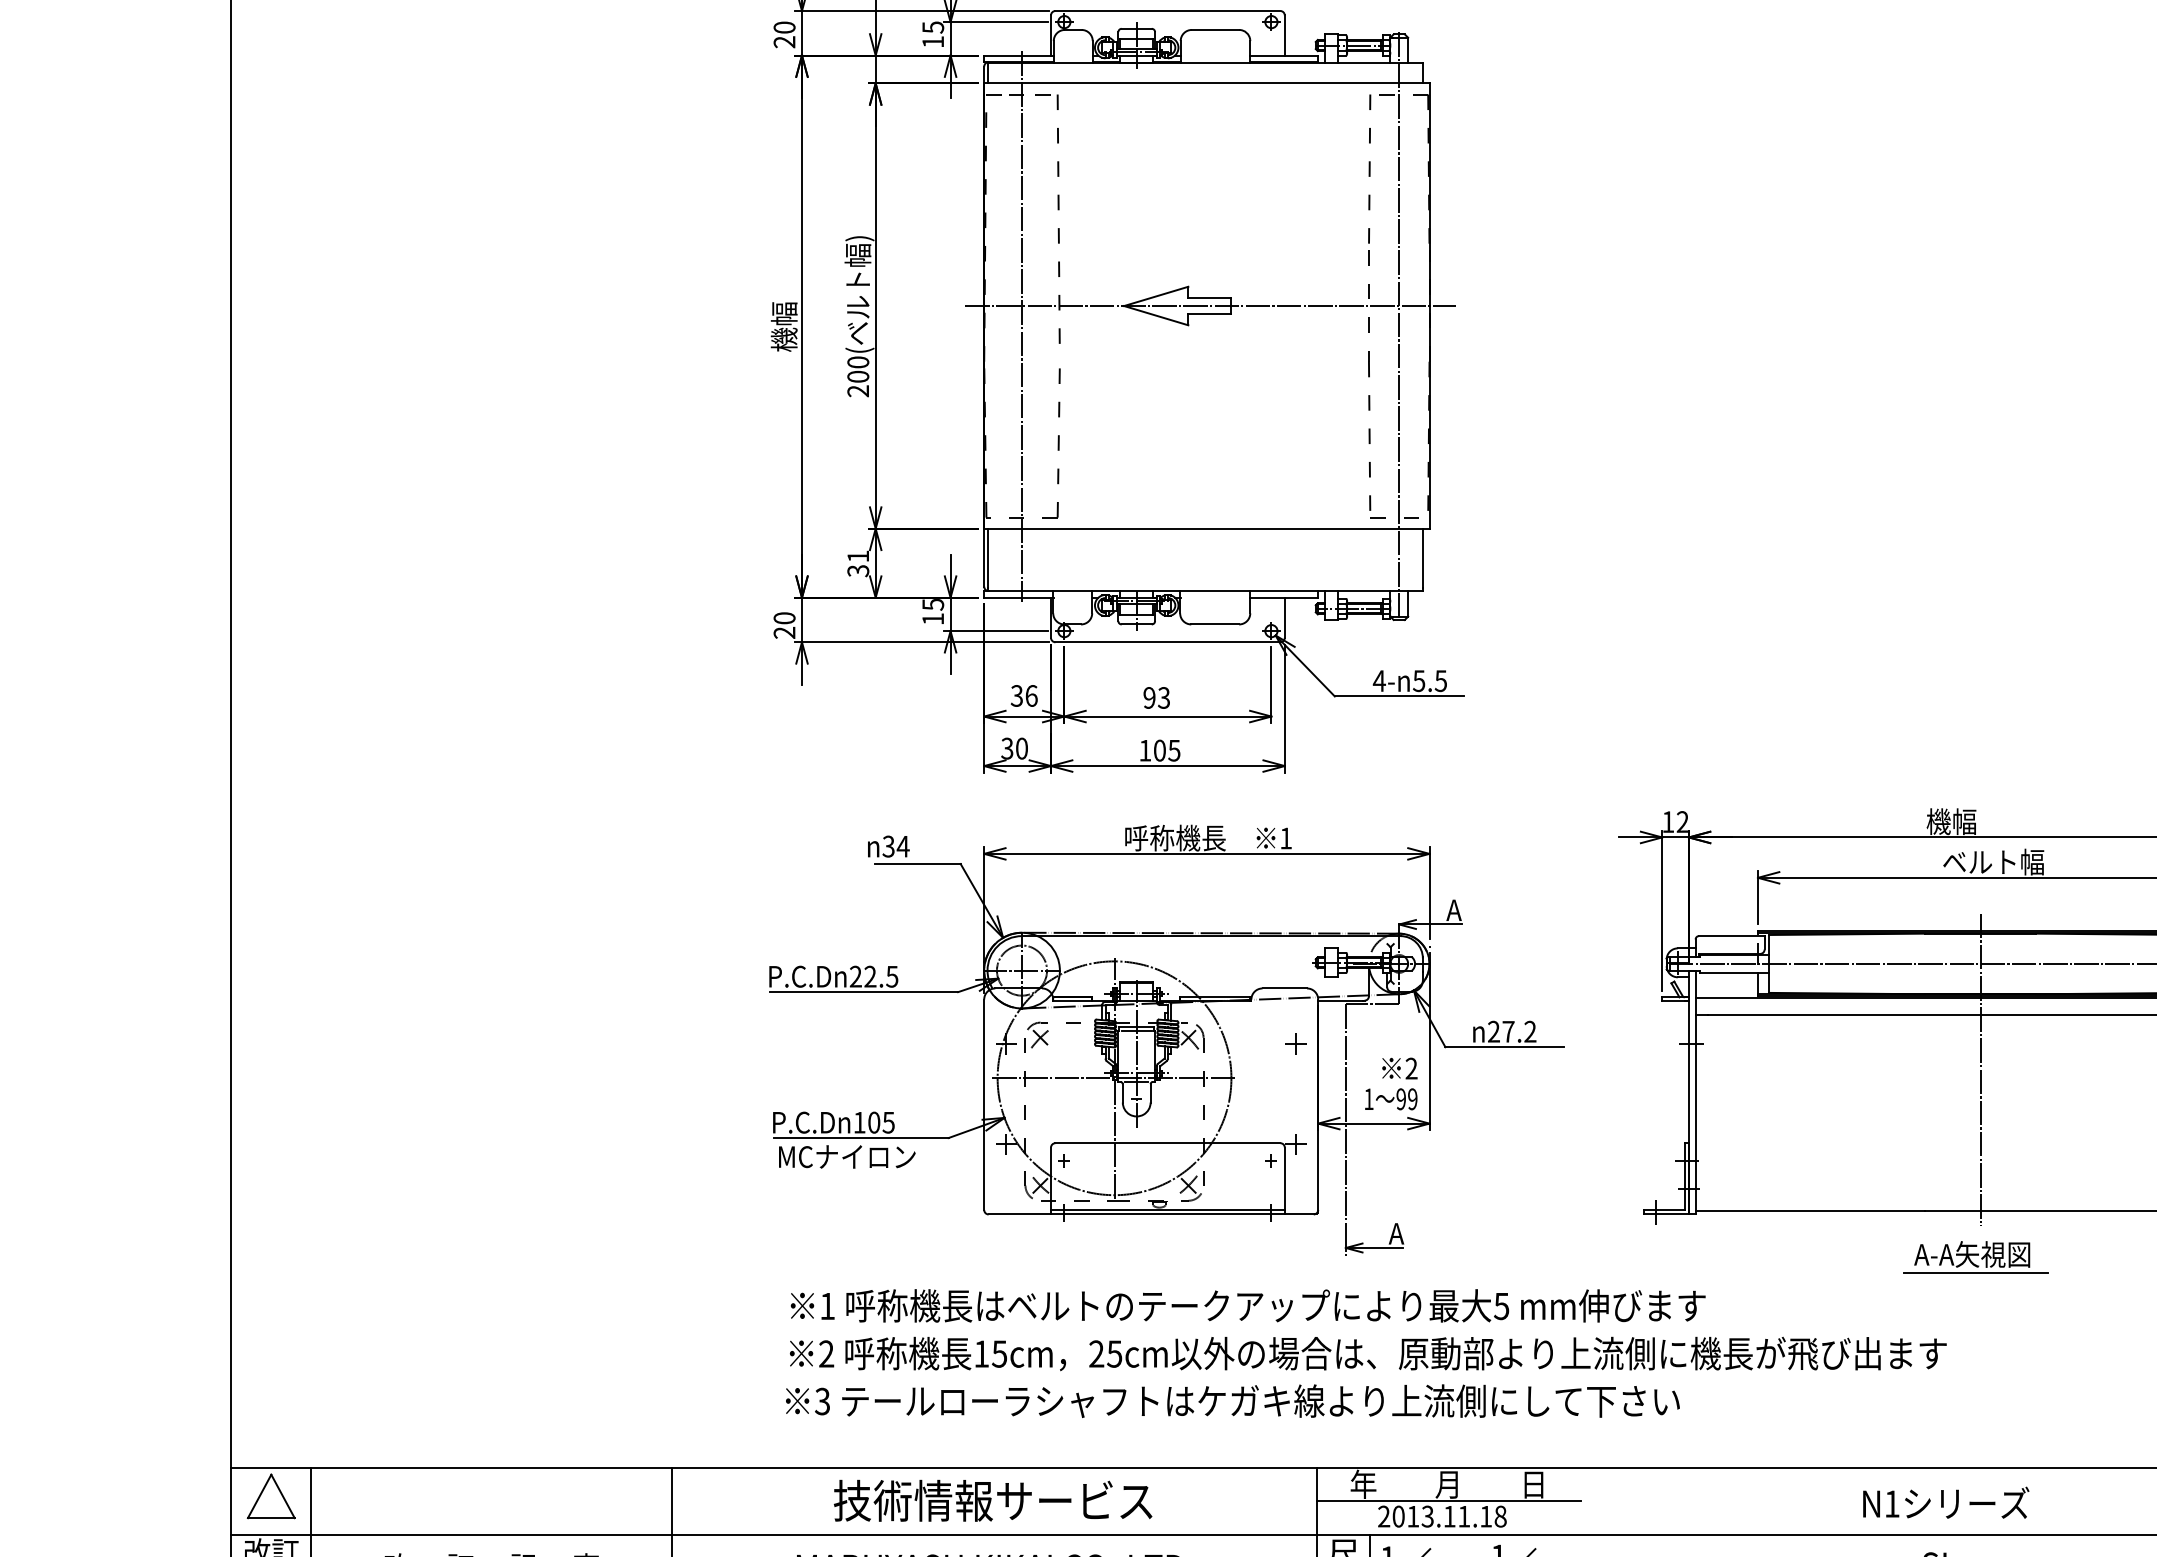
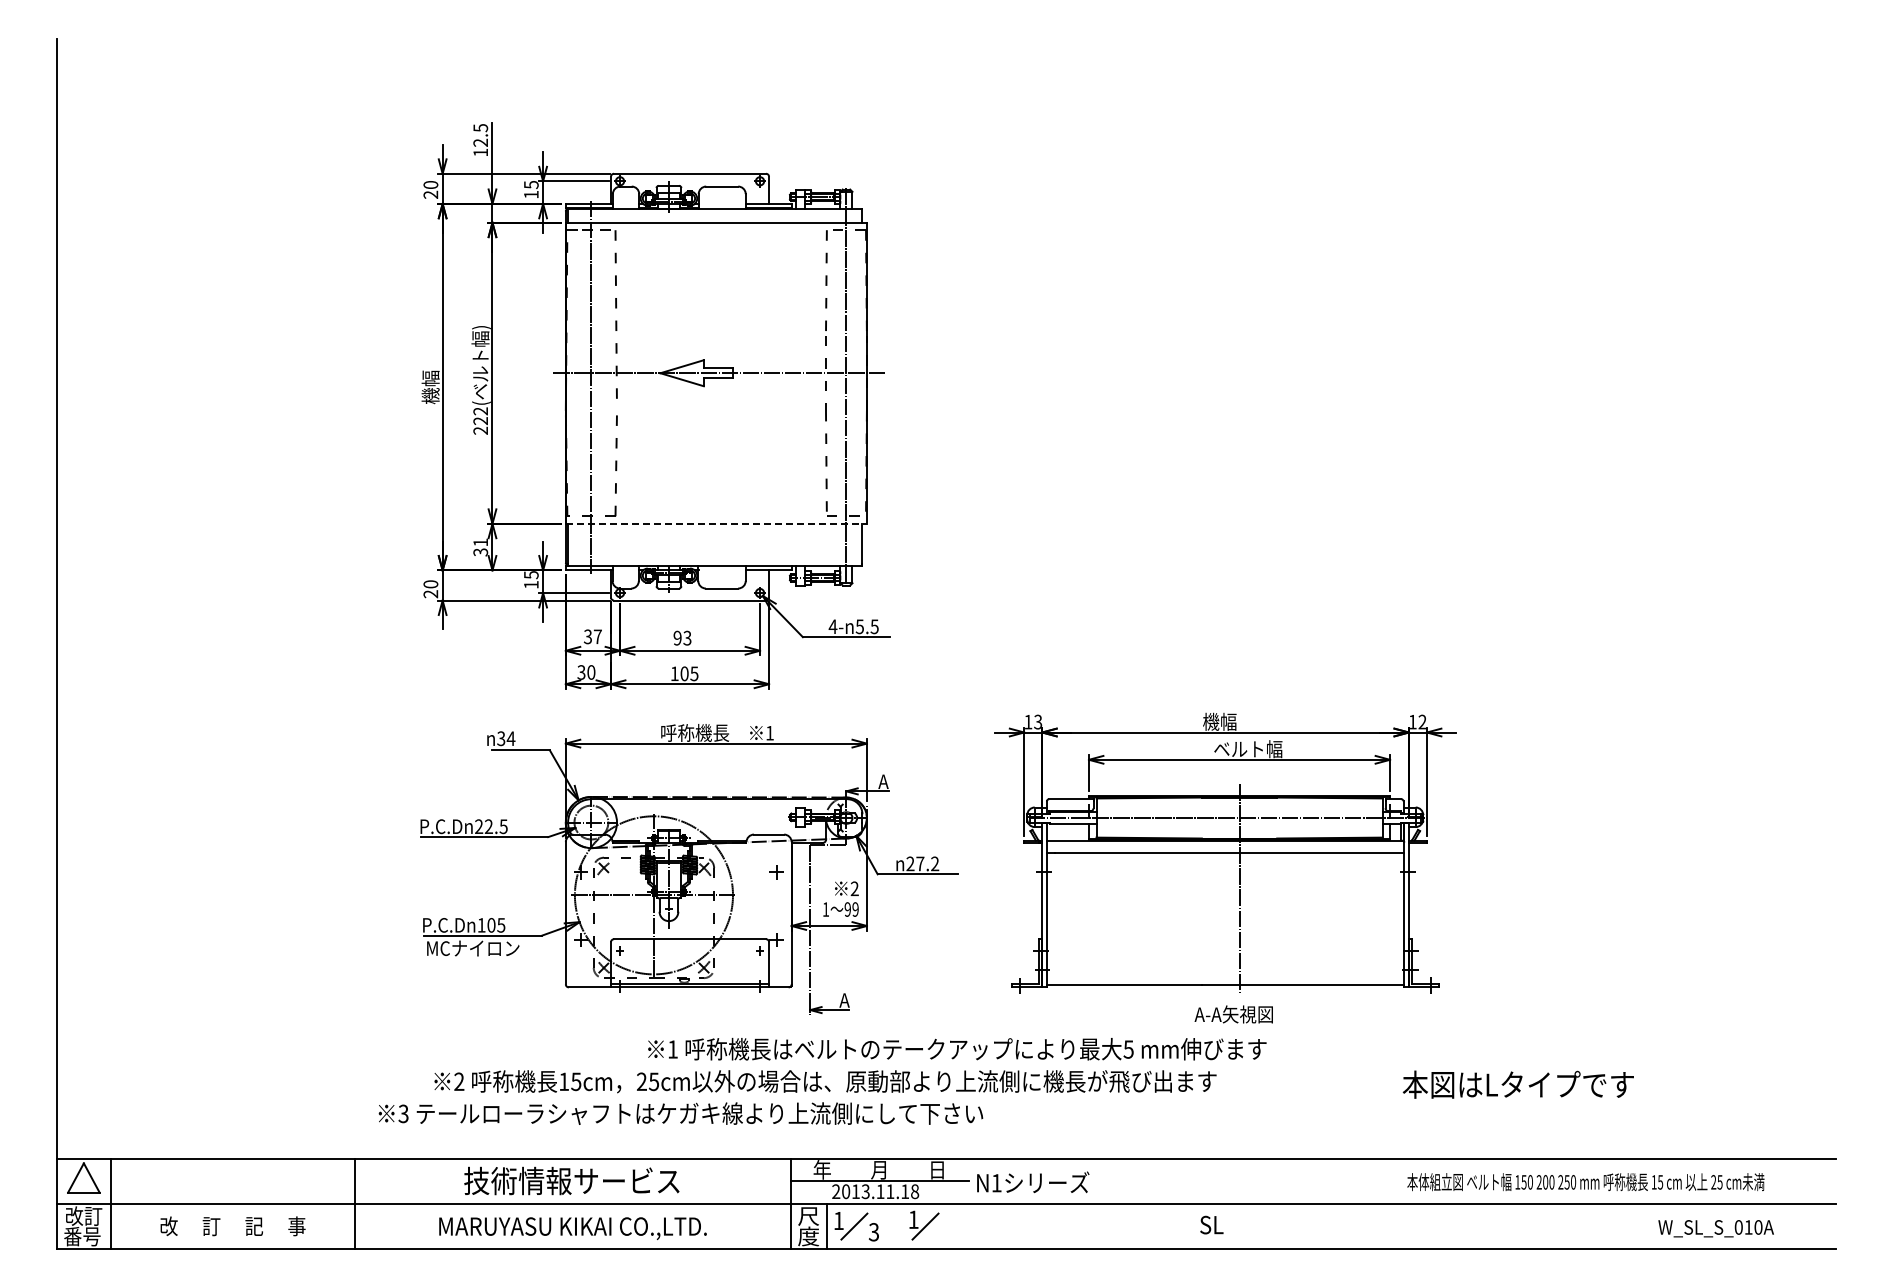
text: (857, 370) -> (480, 416), 200( -> 222(
line: (1207, 528) -> (716, 523), solid -> dashed
text: (1031, 695) -> (597, 636), 36 -> 37
text: (1683, 822) -> (1038, 722), 12 -> 13
line: (1974, 1272) -> (1235, 1026), removed
text: (1248, 1306) -> (957, 1049), moved
text: (1232, 1400) -> (680, 1113), moved
text: (1946, 1503) -> (1033, 1182), moved

